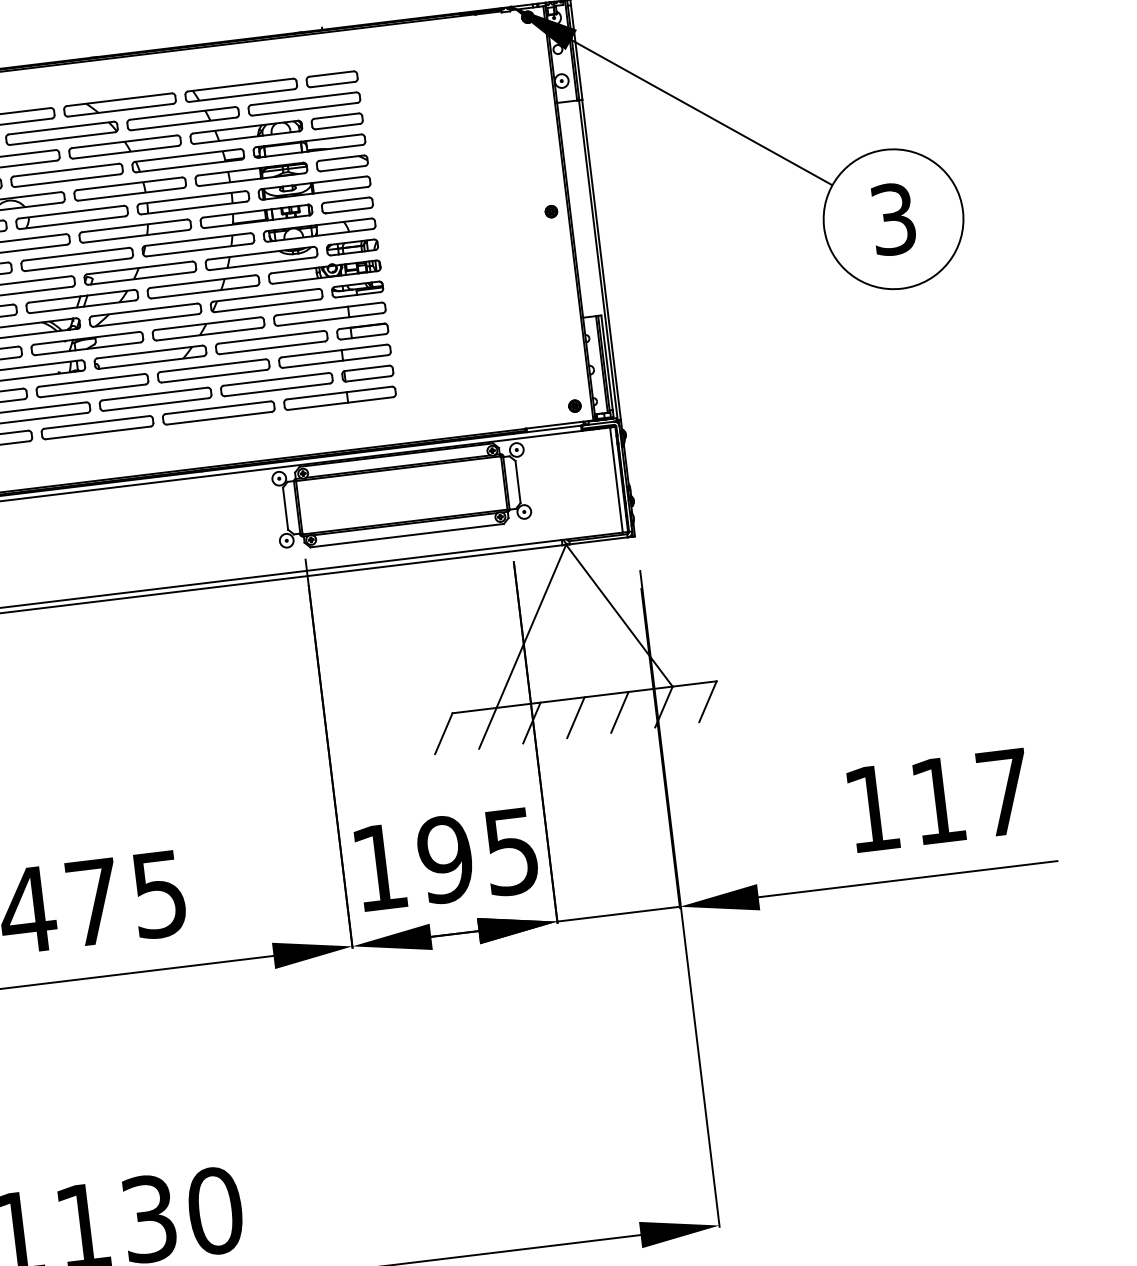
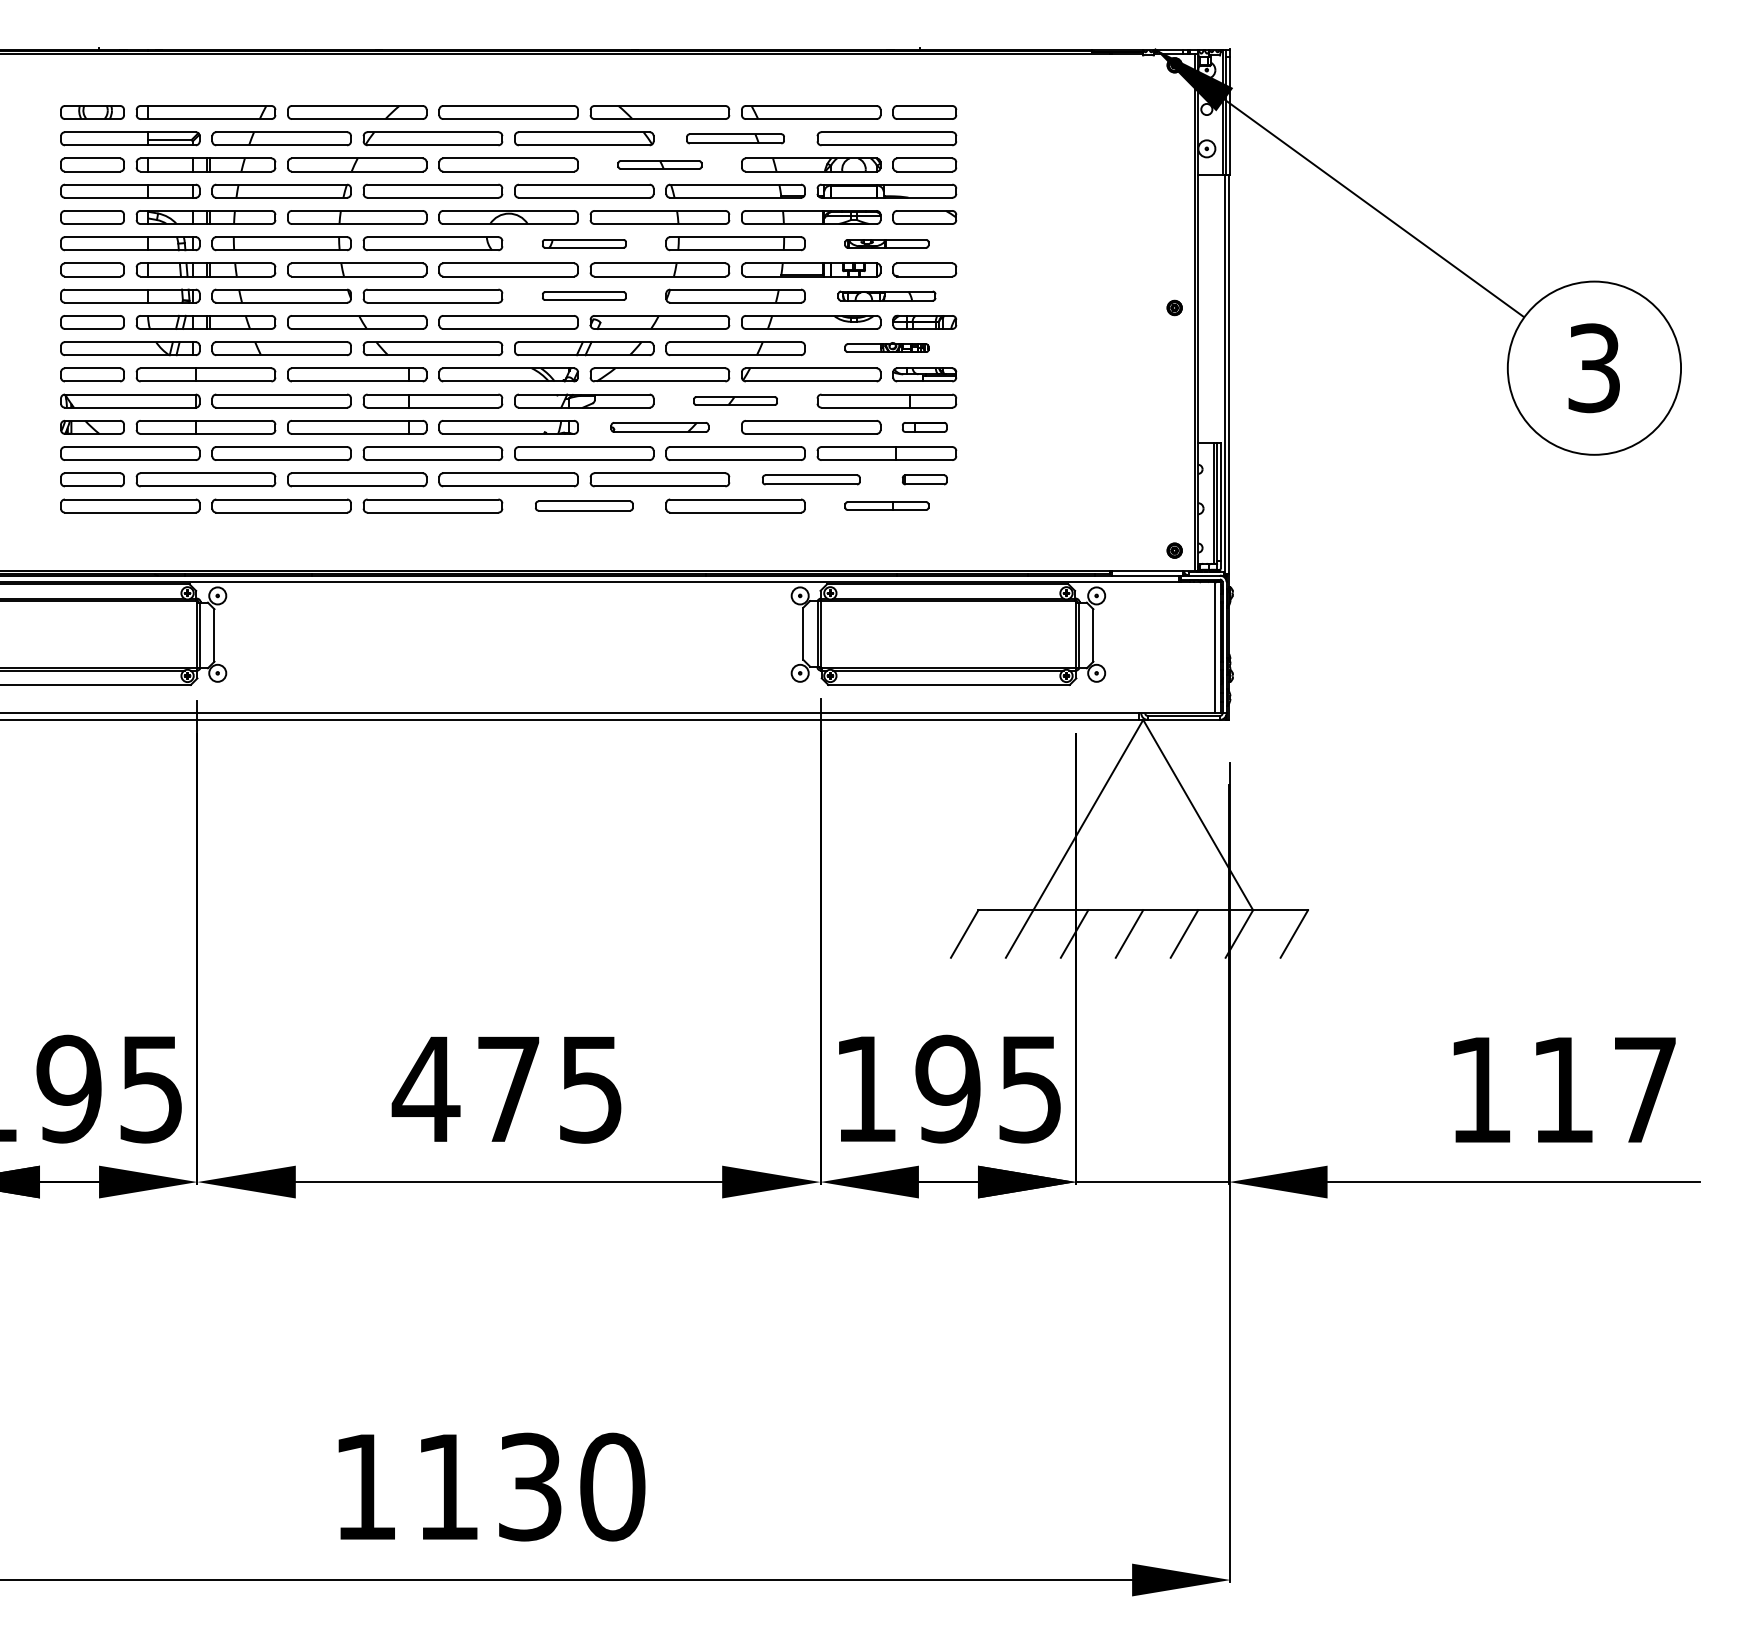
part: (183, 118) -> (735, 138), size x0.7
part: (124, 146) -> (659, 164), size x0.6
part: (314, 187) -> (886, 243), size x0.6
part: (72, 217) -> (584, 243), size x0.6
part: (319, 229) -> (886, 295), size x0.7
part: (77, 258) -> (584, 295), size x0.6
part: (324, 271) -> (886, 347), size x0.6
part: (208, 328) -> (735, 400), size x0.6
part: (362, 331) -> (924, 427), size x0.7
part: (150, 357) -> (659, 427), size x0.7
part: (367, 373) -> (924, 479), size x0.7
part: (277, 384) -> (811, 479), size x0.7
part: (339, 397) -> (886, 505), size x0.6
part: (97, 427) -> (584, 505), size x0.7

